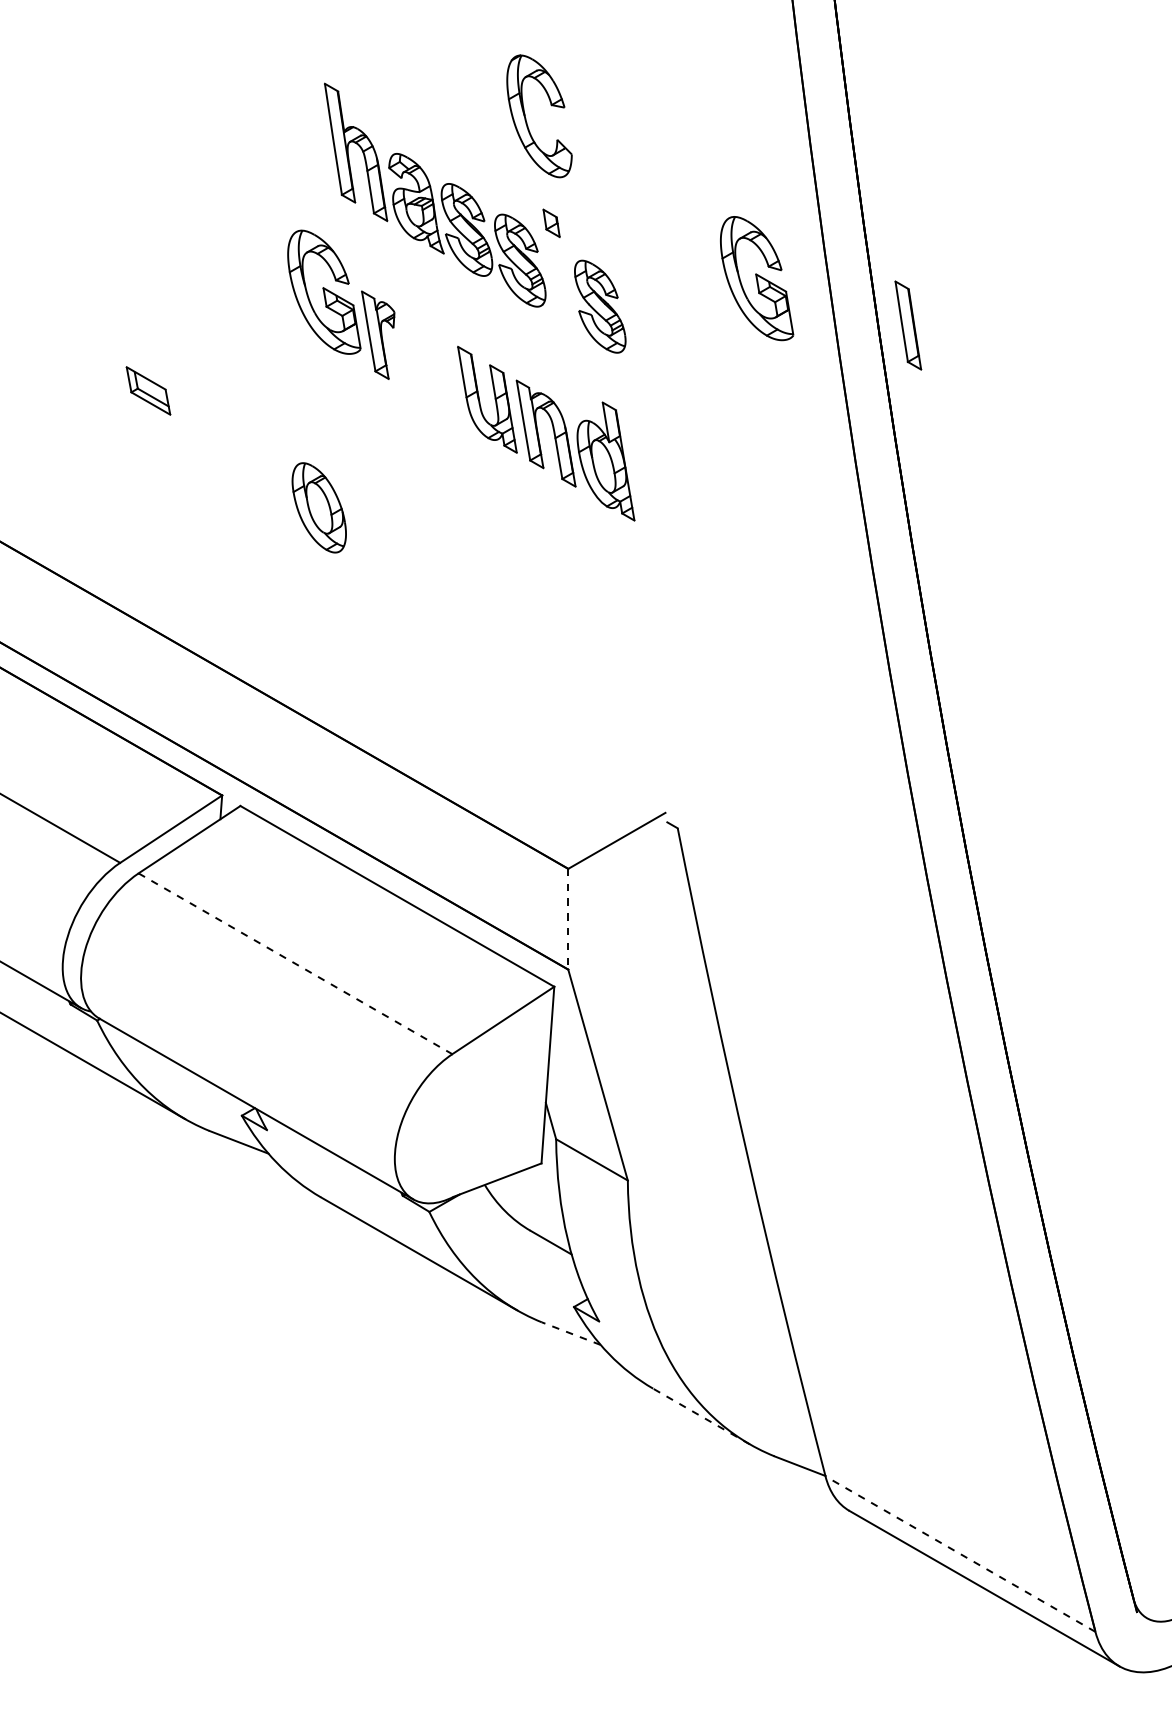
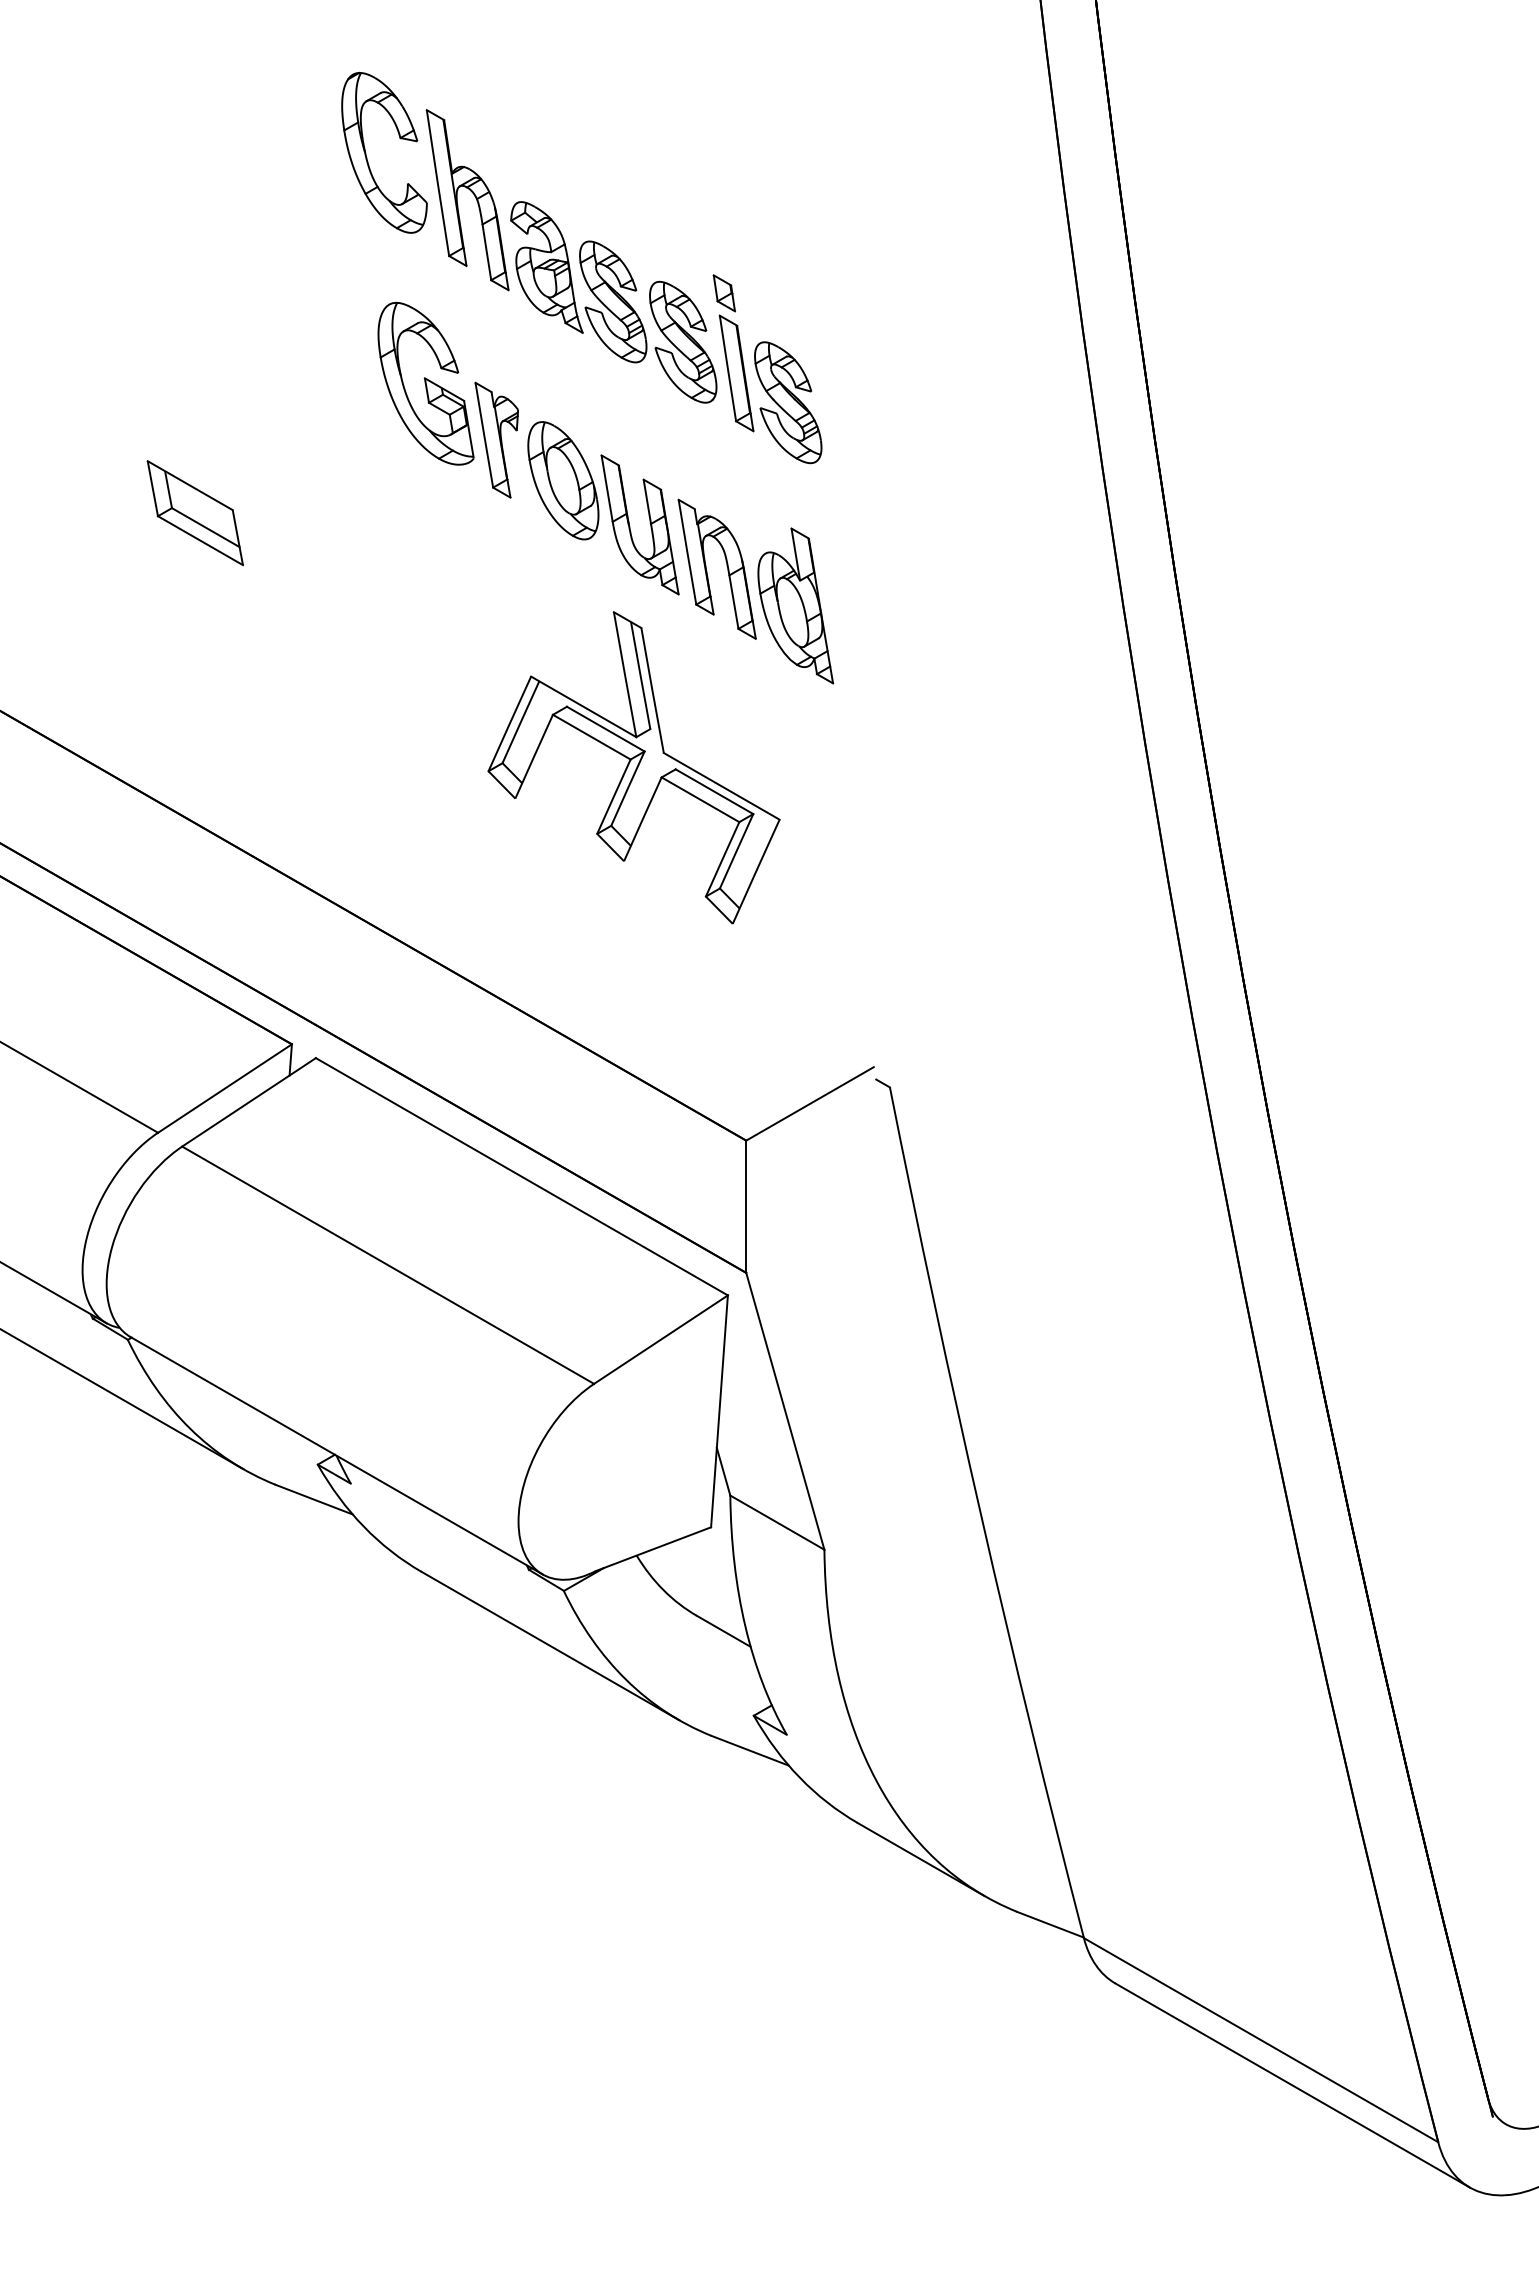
part: (526, 119) -> (367, 157), moved
part: (756, 278) -> (993, 365), removed
part: (908, 325) -> (736, 373), moved
part: (147, 391) -> (194, 513), size x1.67
part: (319, 507) -> (563, 480), moved
part: (482, 584) -> (633, 767), added
line: (568, 919) -> (746, 1207), dashed -> solid
line: (295, 963) -> (388, 1265), dashed -> solid
line: (570, 1333) -> (749, 1750), dashed -> solid
line: (701, 1416) -> (920, 1859), dashed -> solid
line: (960, 1553) -> (1260, 2039), dashed -> solid

